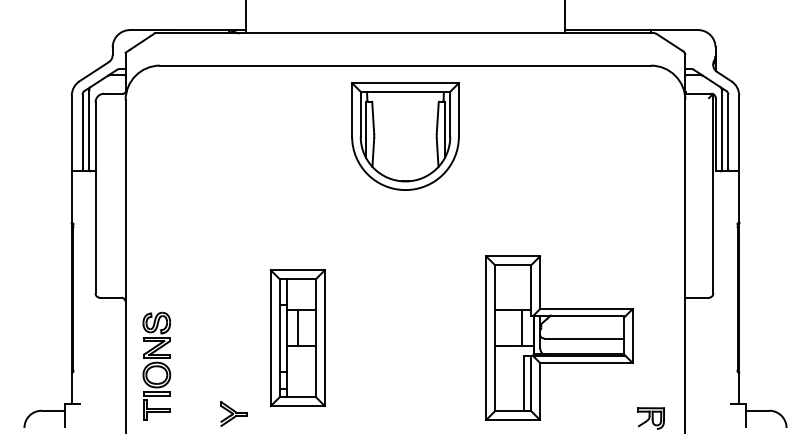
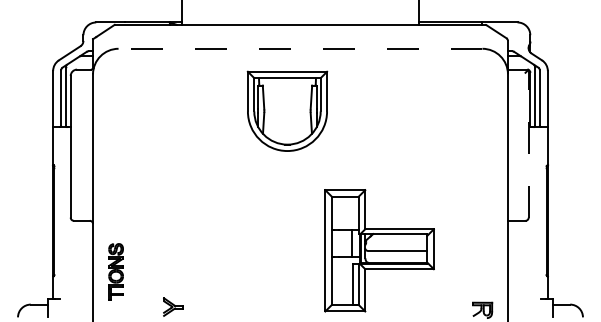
line: (405, 65) -> (300, 48), solid -> dashed
part: (405, 135) -> (287, 110), moved
line: (713, 193) -> (528, 143), solid -> dashed
part: (297, 337) -> (220, 250), removed
part: (559, 337) -> (379, 250), moved
part: (155, 366) -> (115, 271), size x0.7

